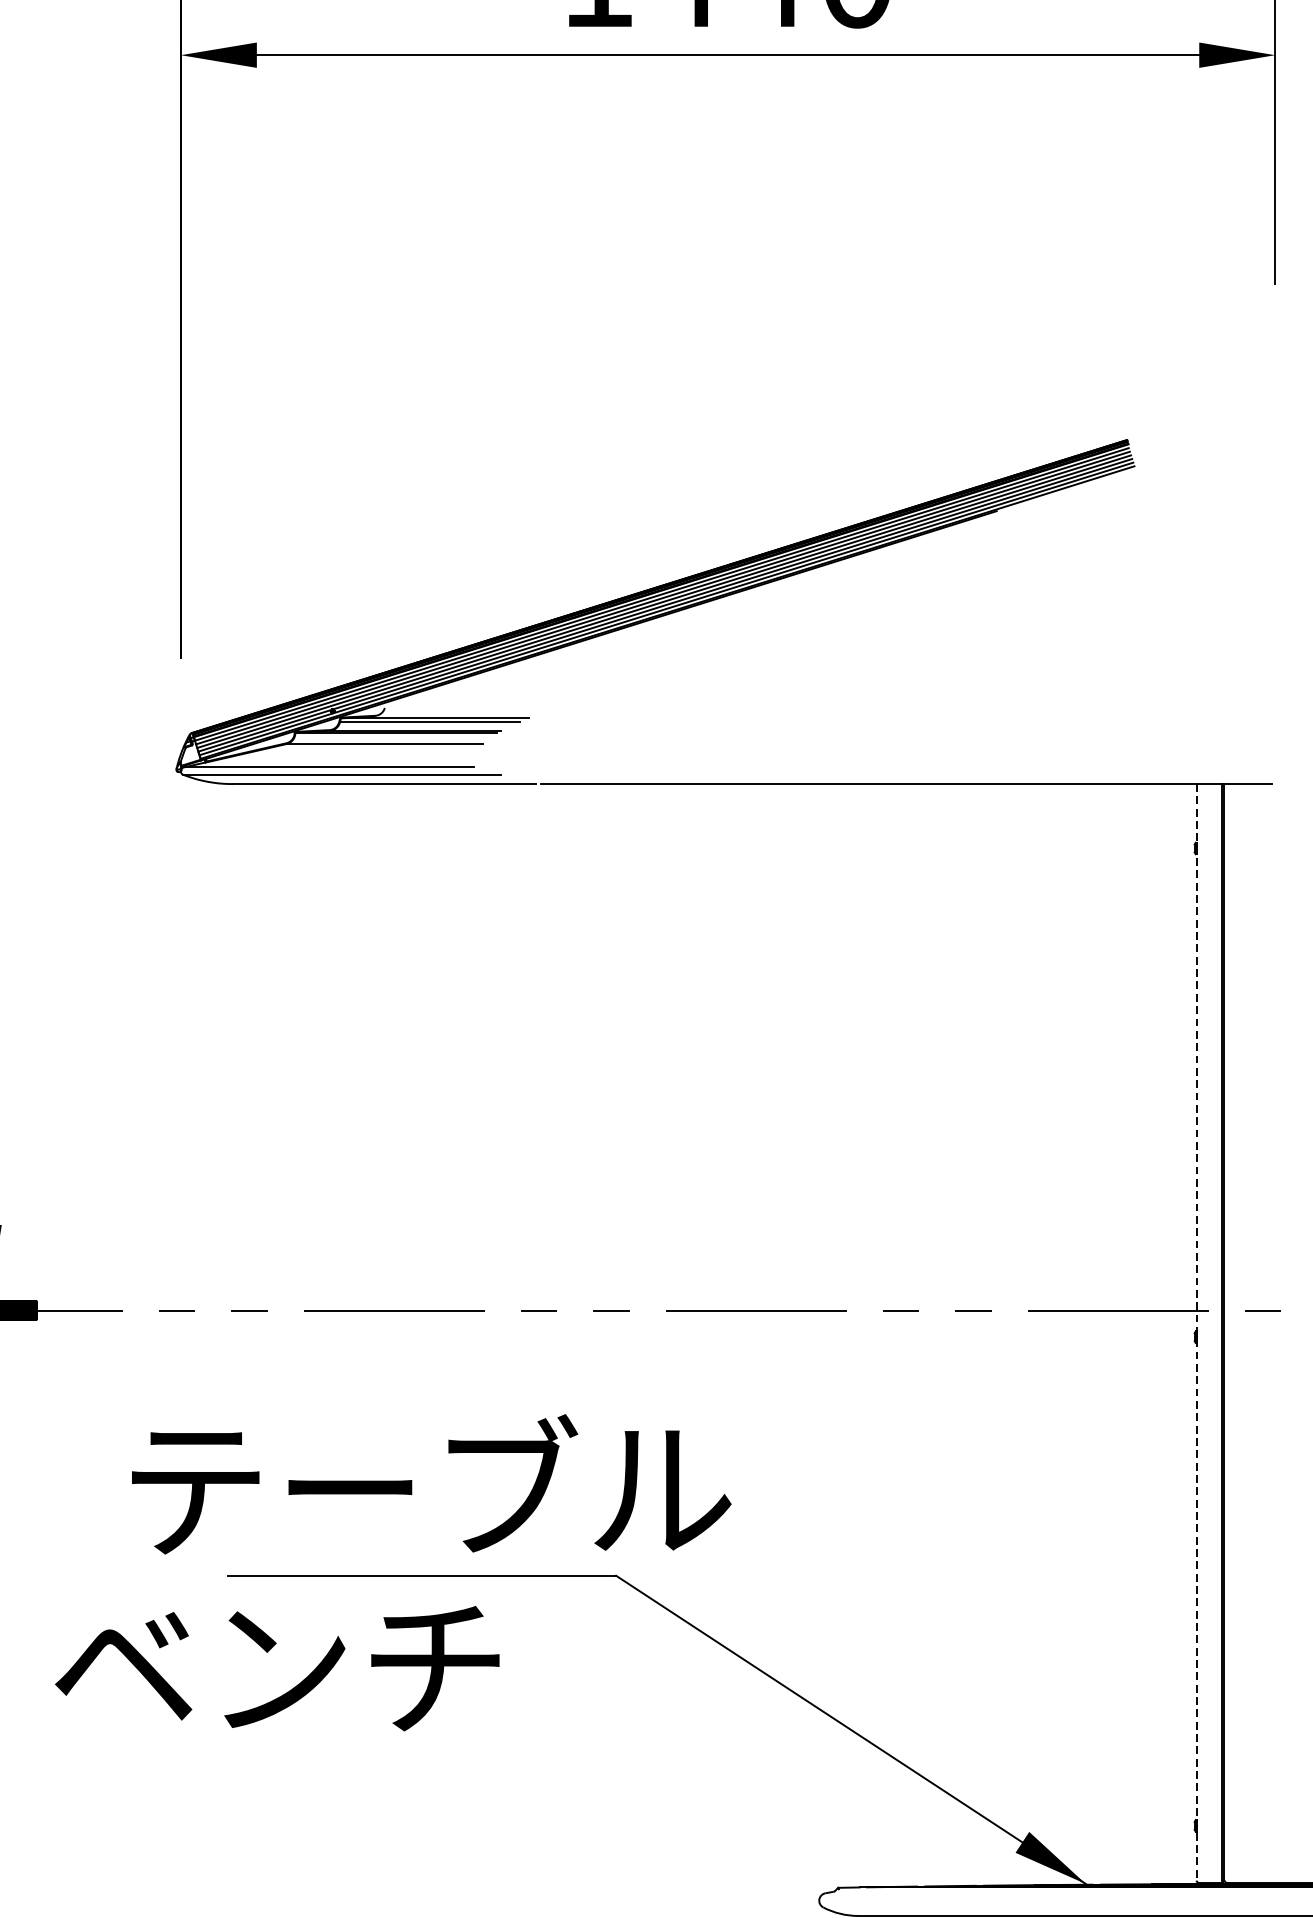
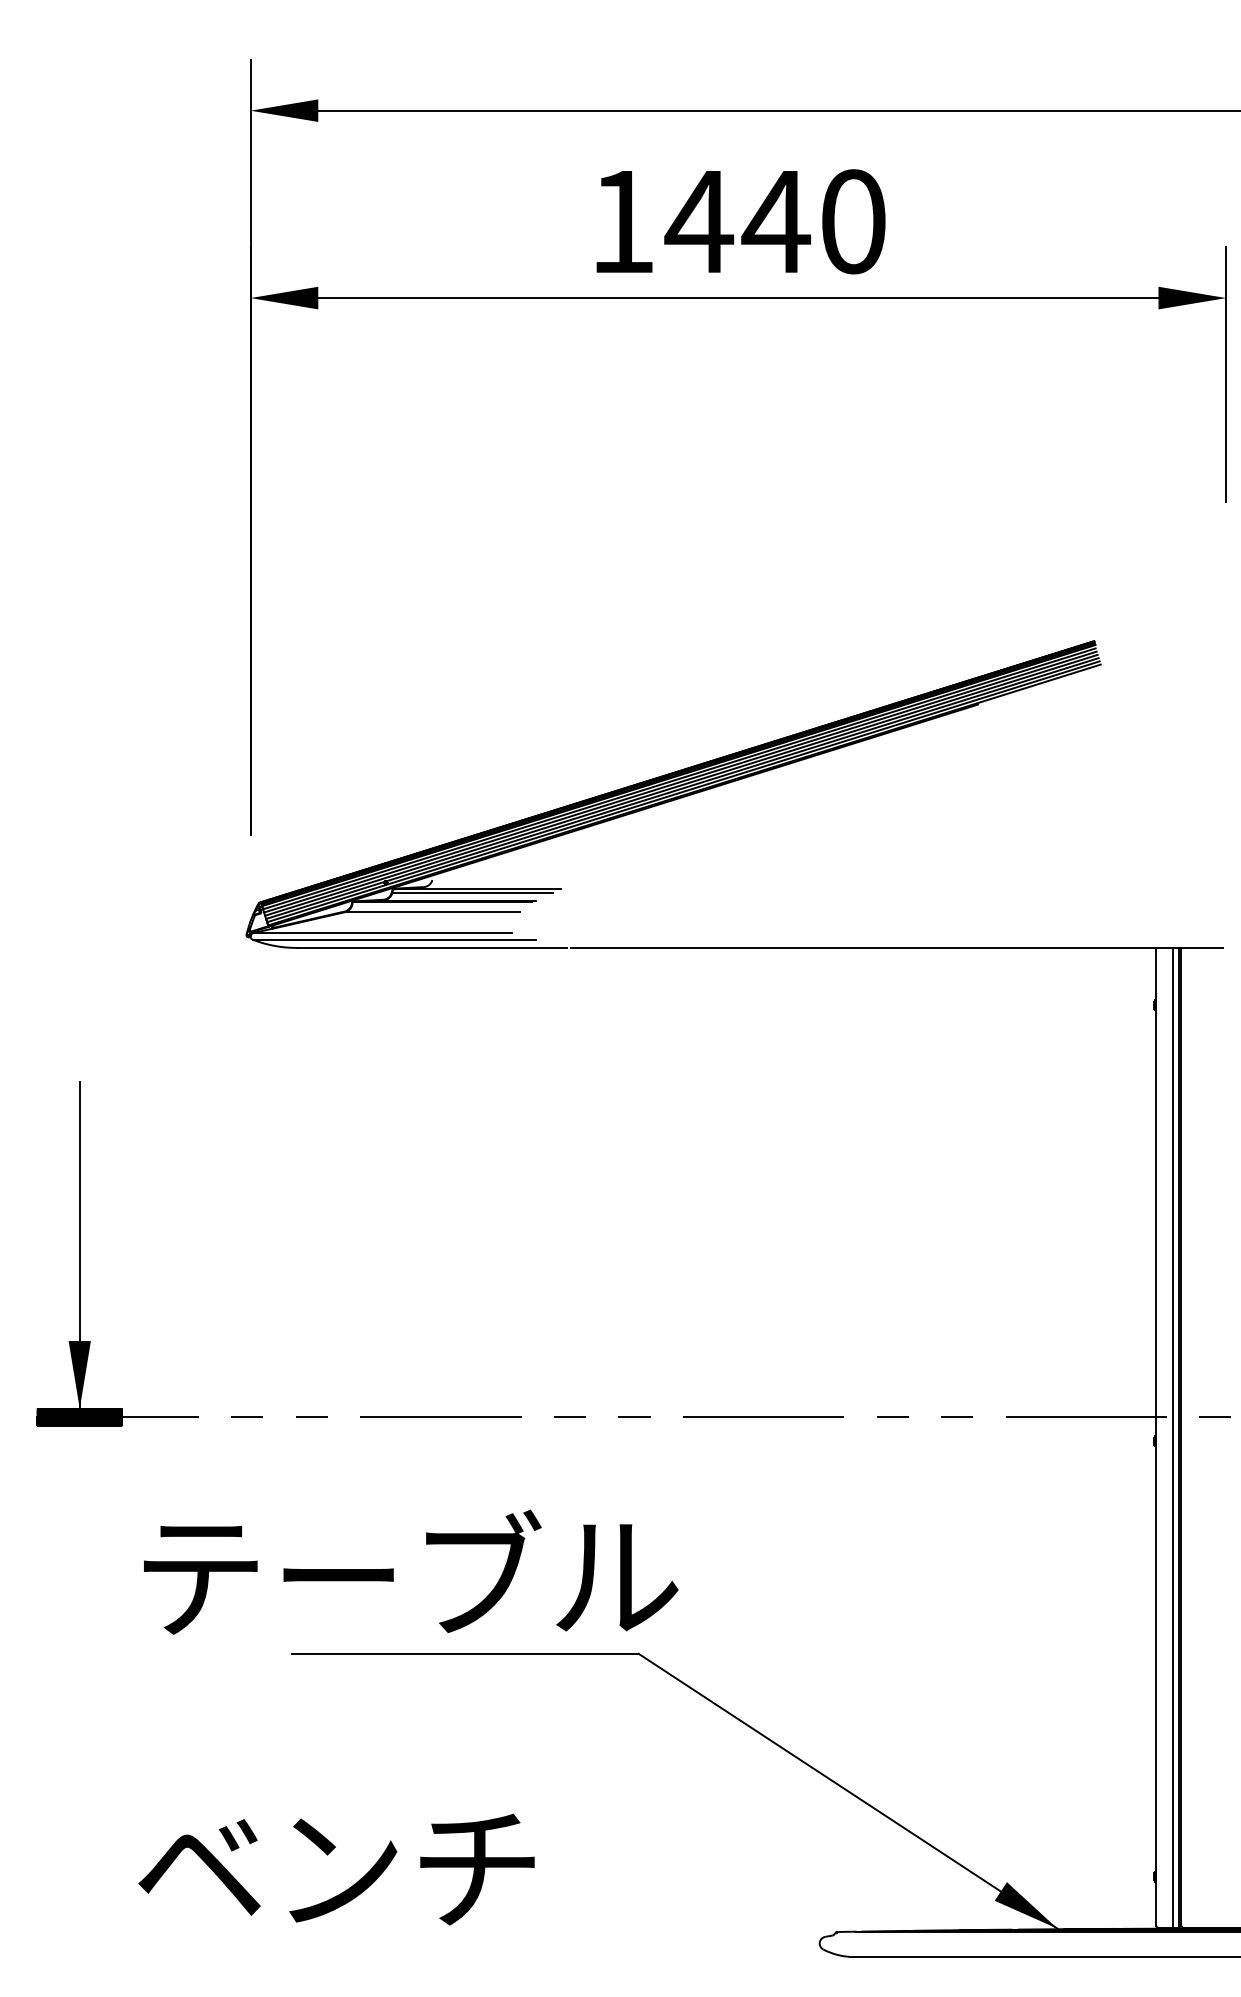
line: (1196, 1332) -> (1156, 1436), dashed -> solid
line: (1216, 1333) -> (1173, 1437), added
text: (432, 1483) -> (411, 1571), moved
text: (277, 1668) -> (336, 1869), moved

